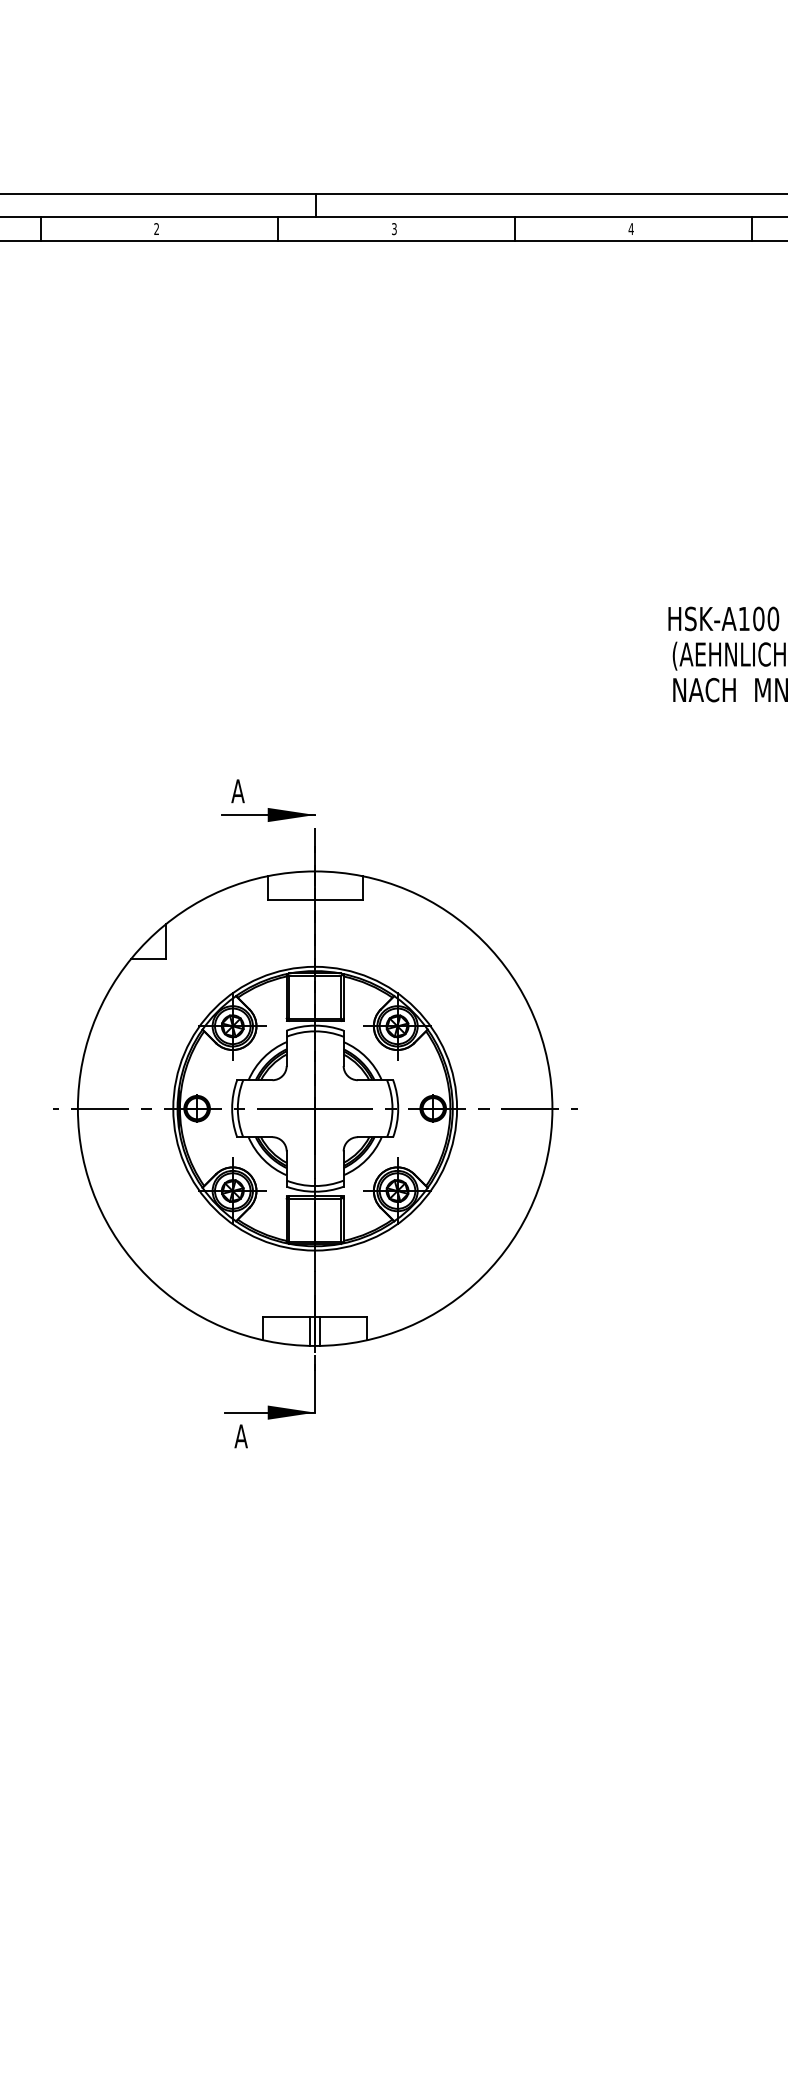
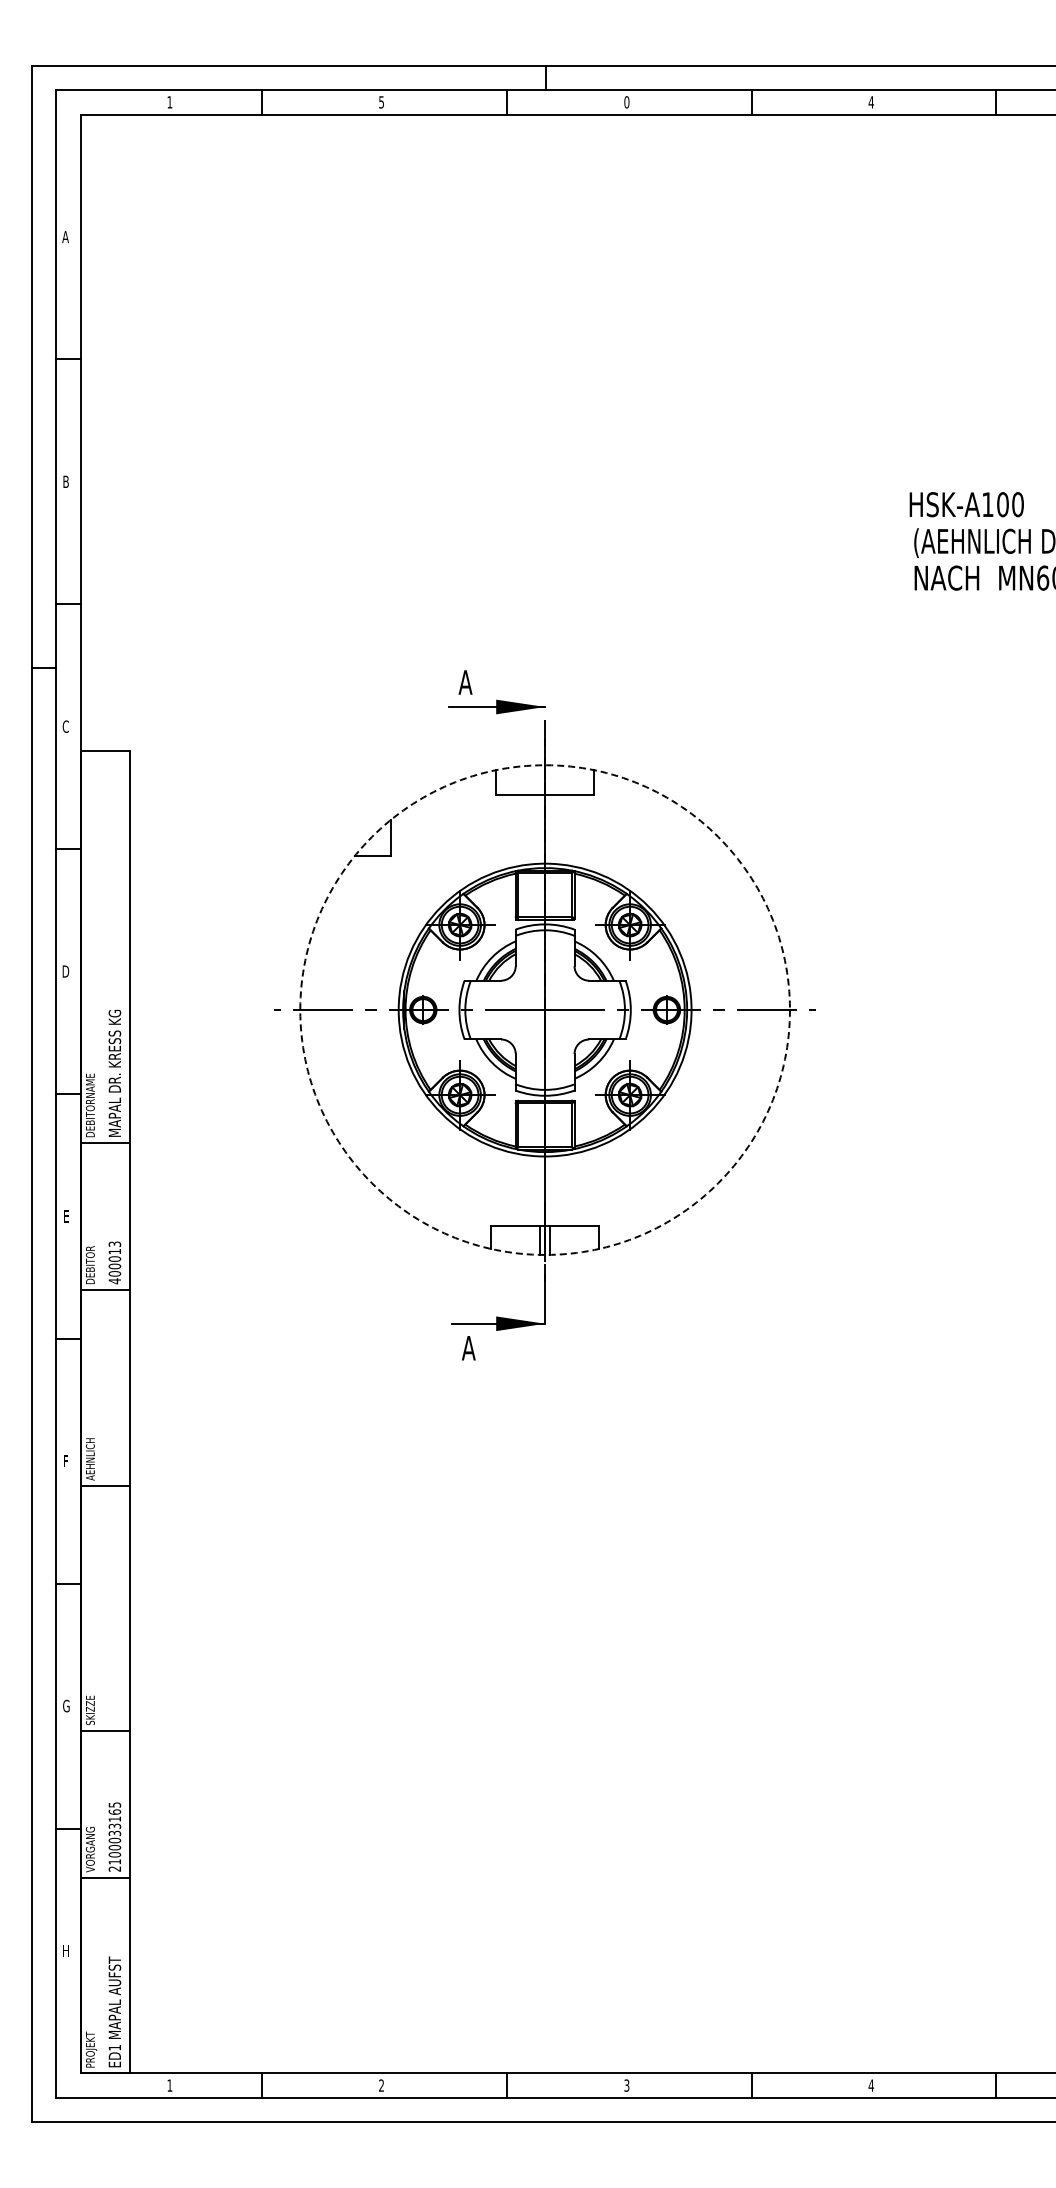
text: (156, 229) -> (381, 102), 2 -> 5
text: (394, 229) -> (626, 102), 3 -> 0
circle: (314, 1108) -> (544, 1009), solid -> dashed

